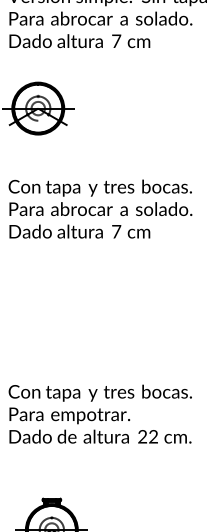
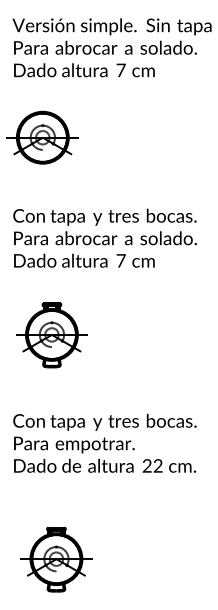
part: (46, 306) -> (51, 335), added

